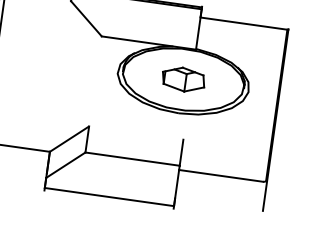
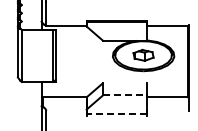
line: (133, 159) -> (125, 95), solid -> dashed
line: (108, 197) -> (116, 114), solid -> dashed

